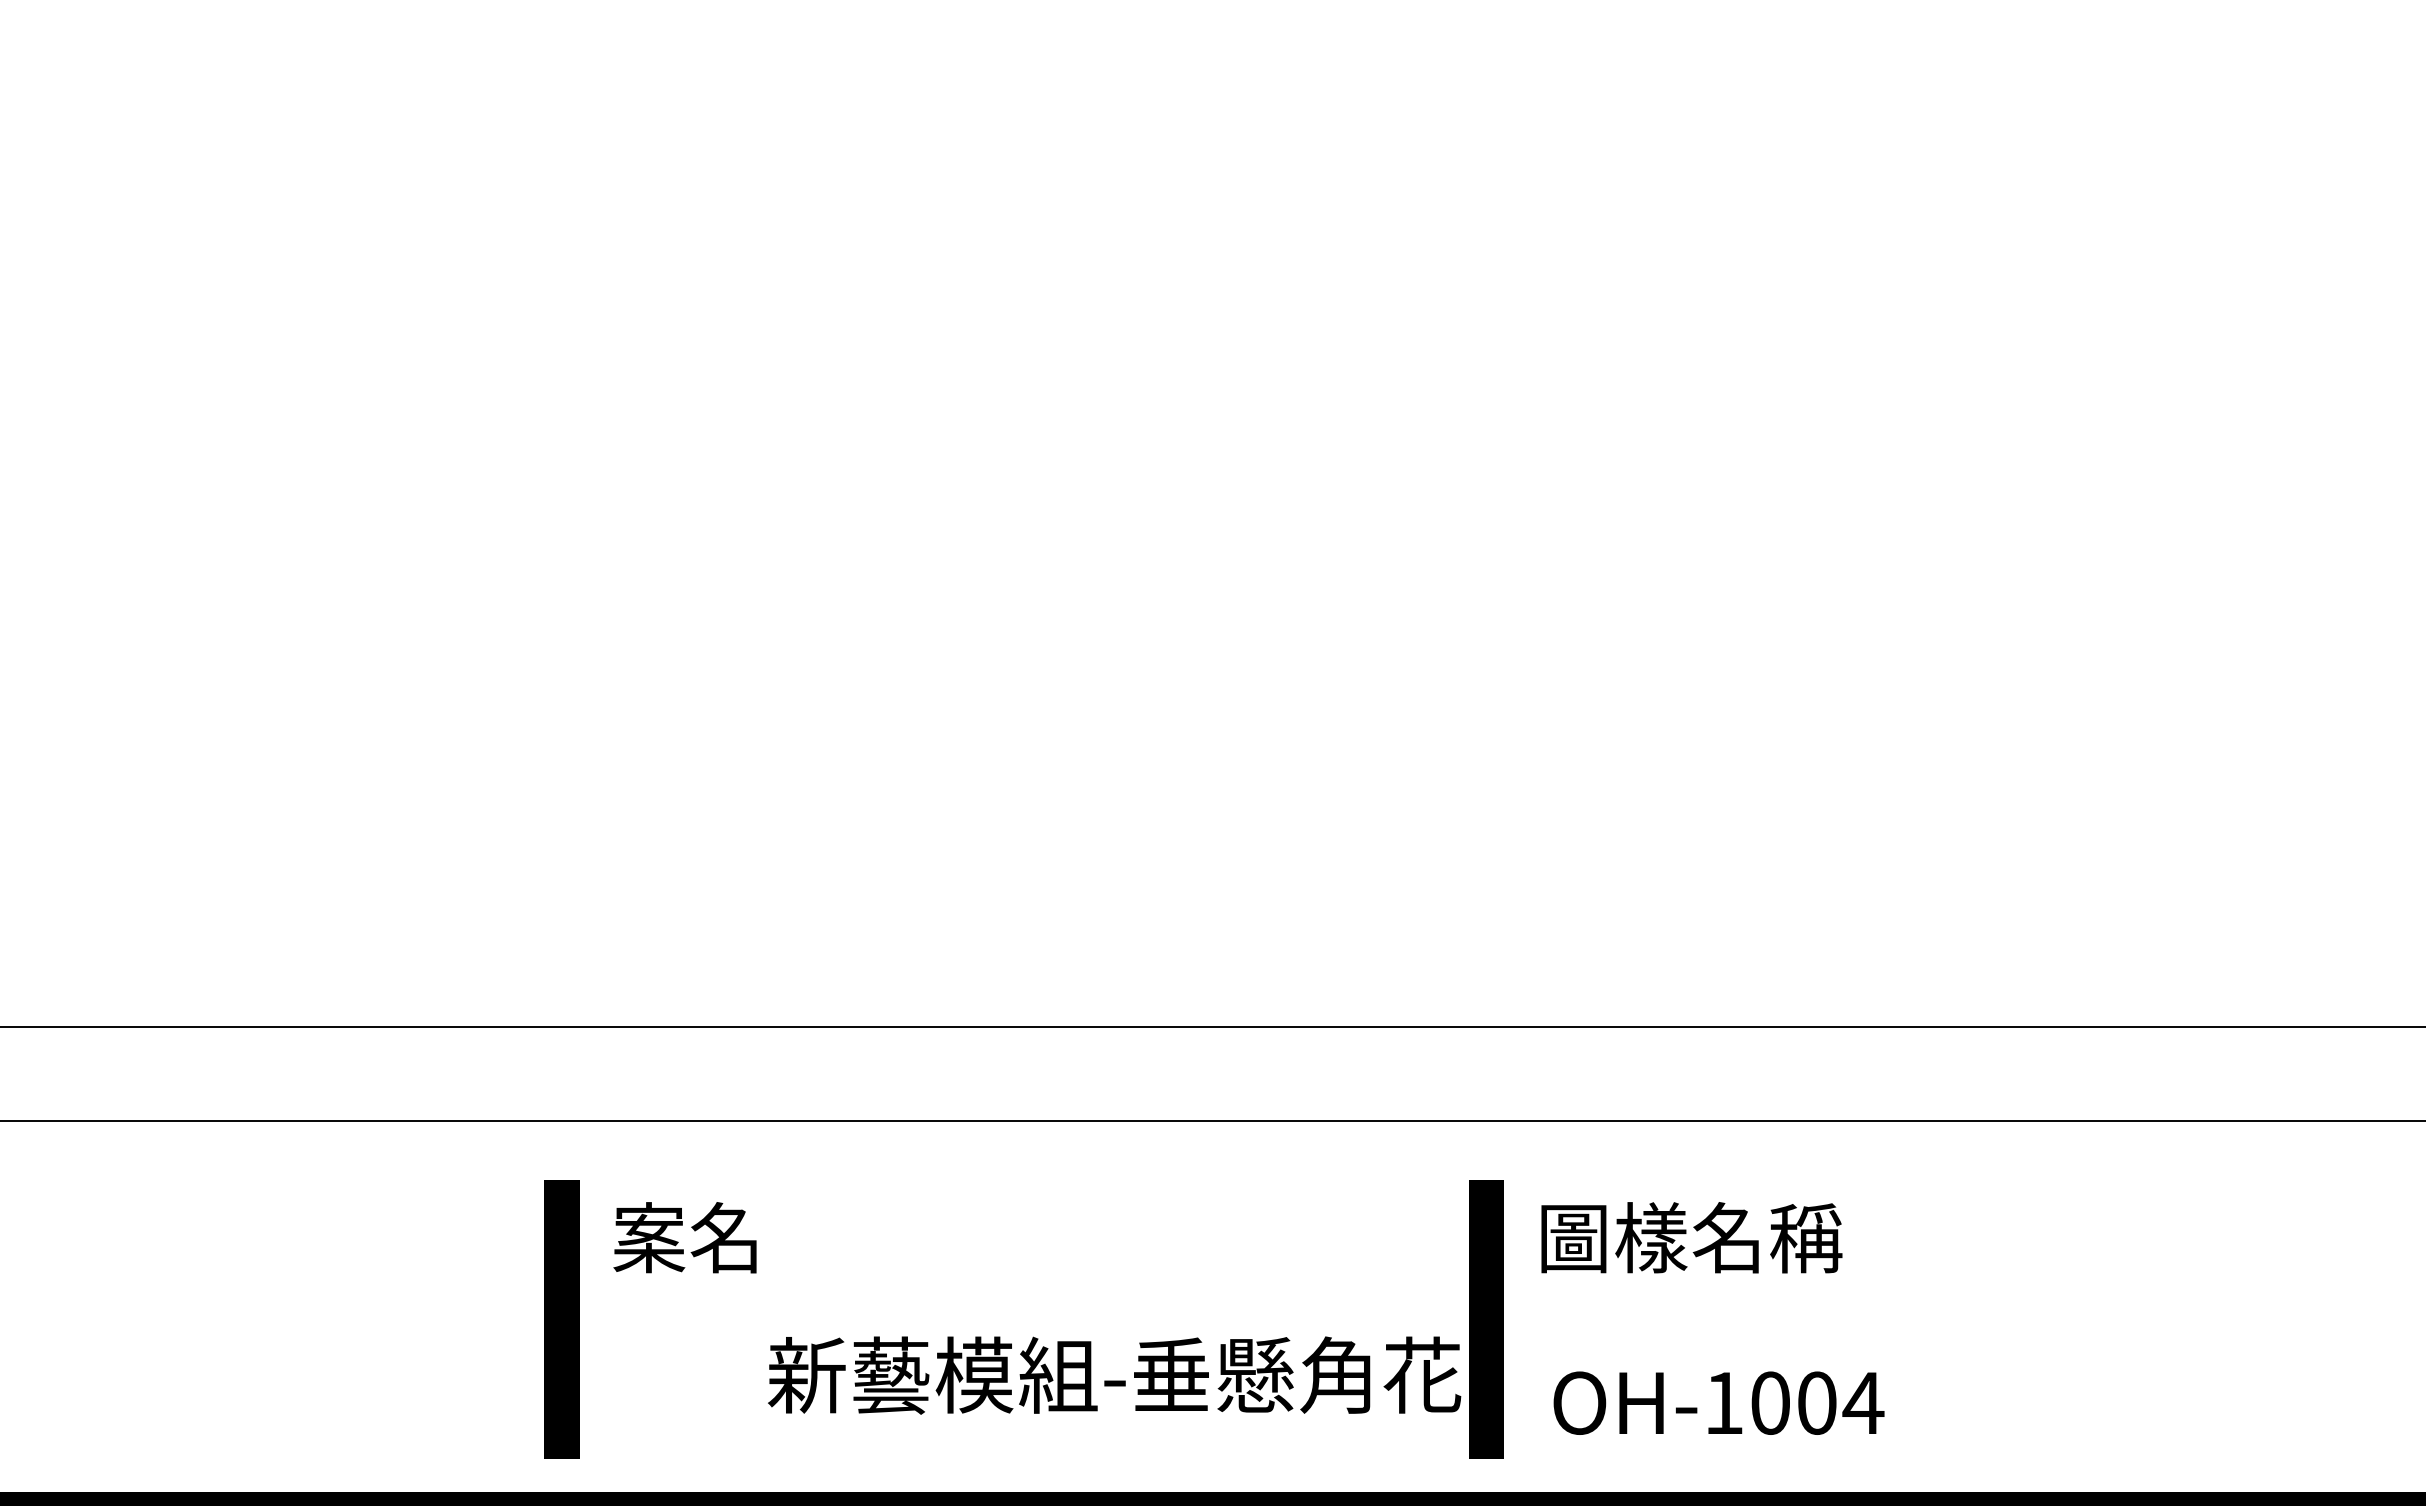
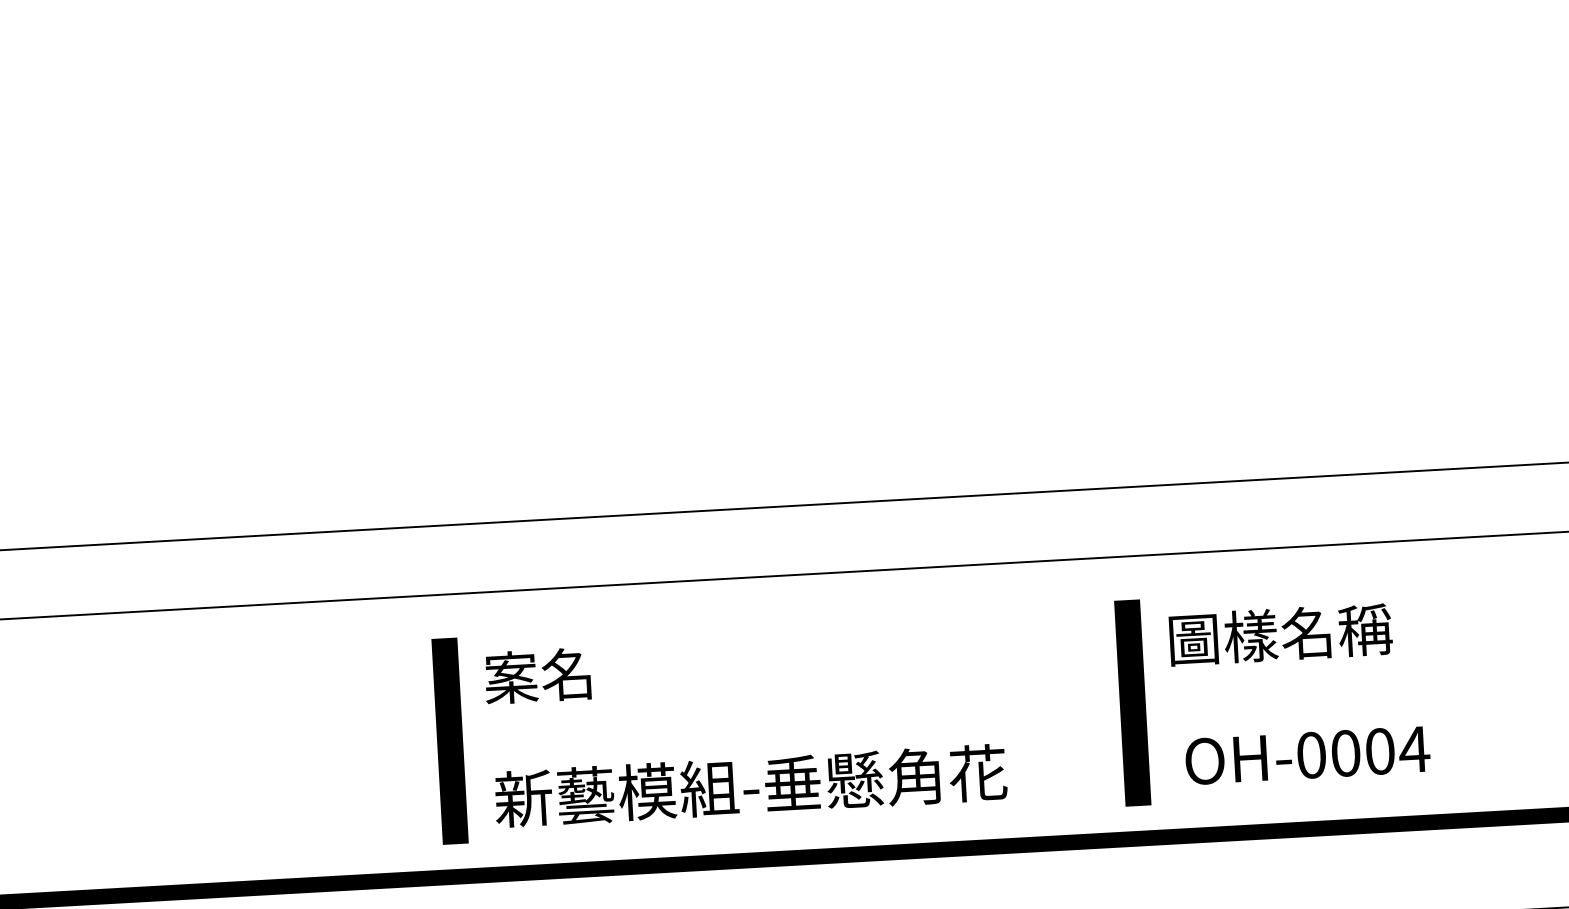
text: (1114, 1375) -> (750, 786), moved
text: (1724, 1402) -> (1311, 754), OH-1004 -> OH-0004

